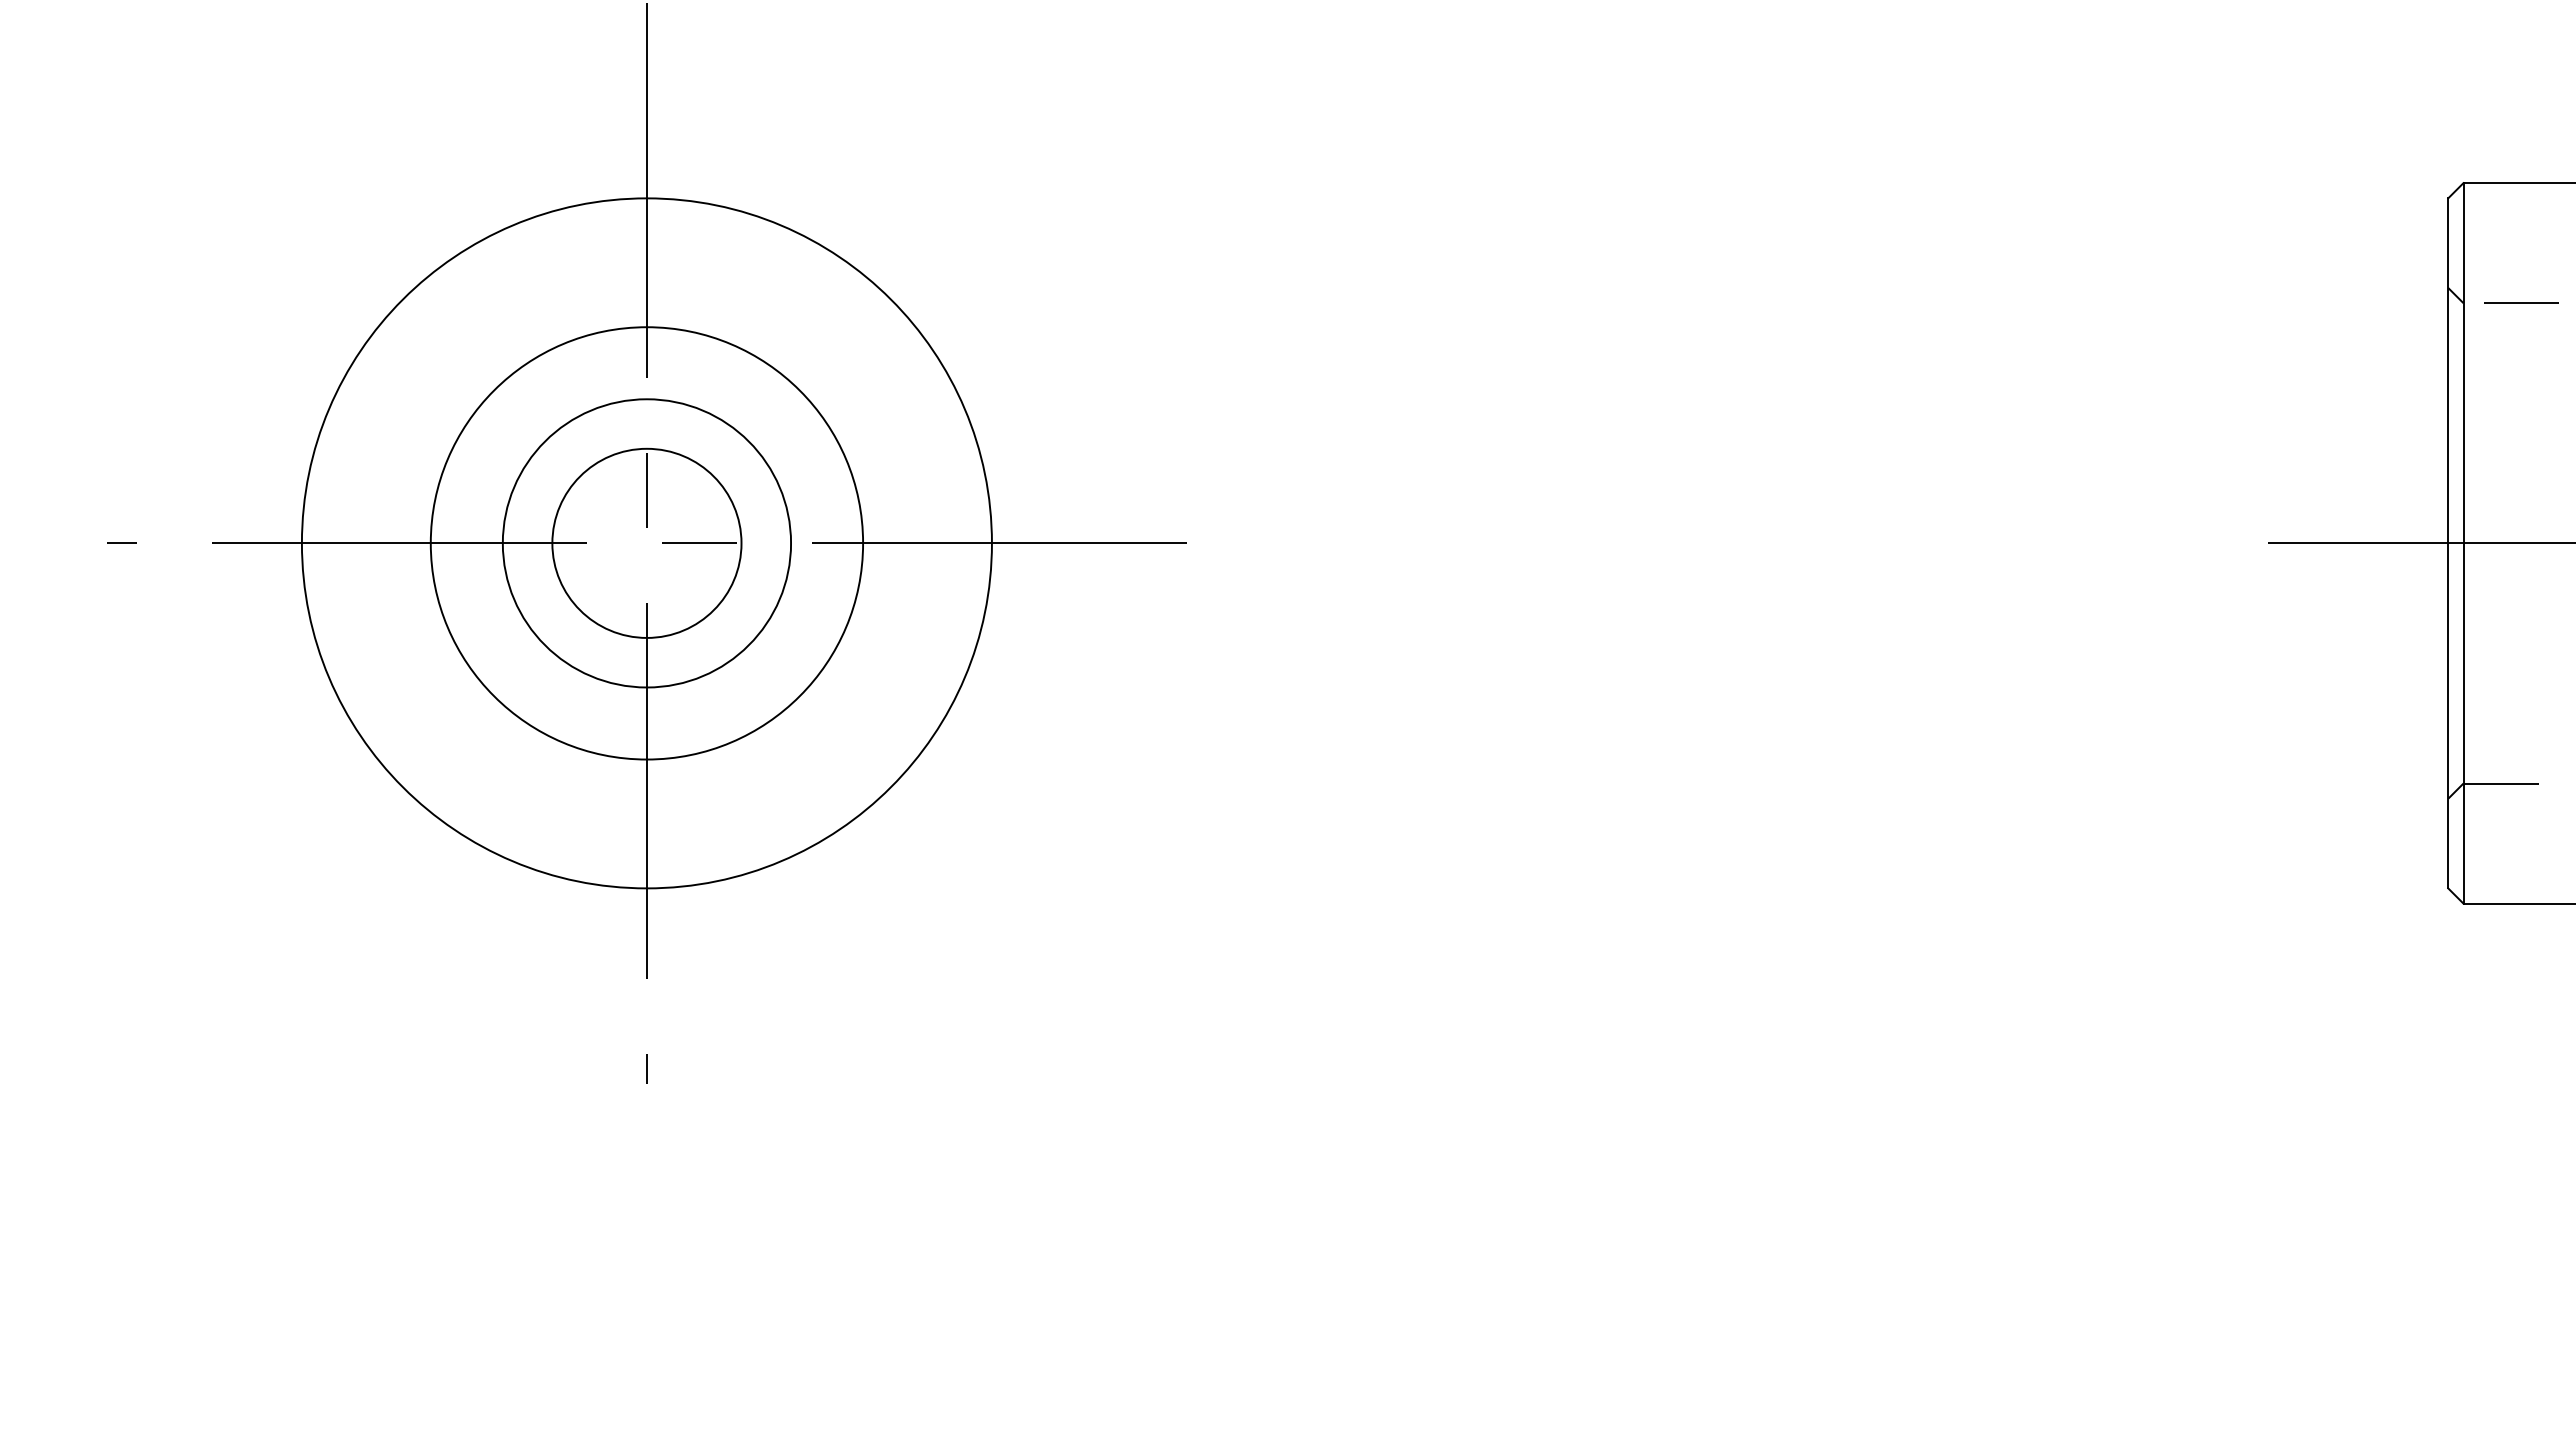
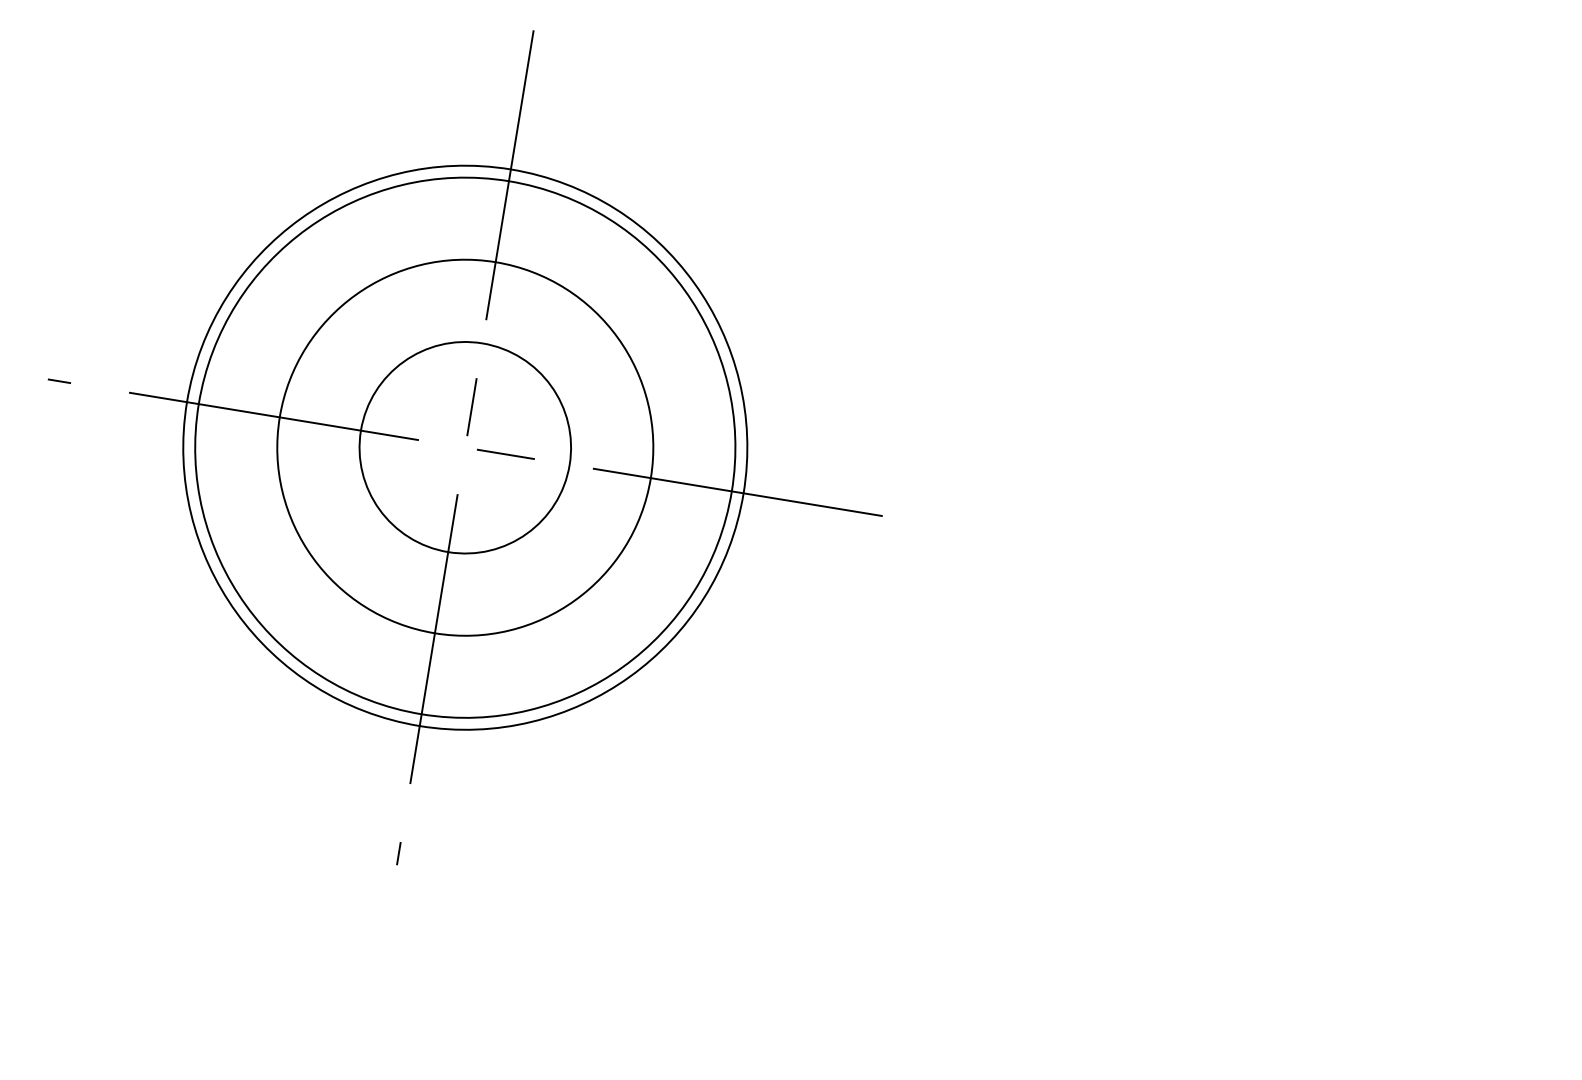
circle: (646, 543) -> (464, 447), size x1.43
circle: (646, 543) -> (464, 447), size x1.67
circle: (646, 543) -> (464, 447), size x1.67

